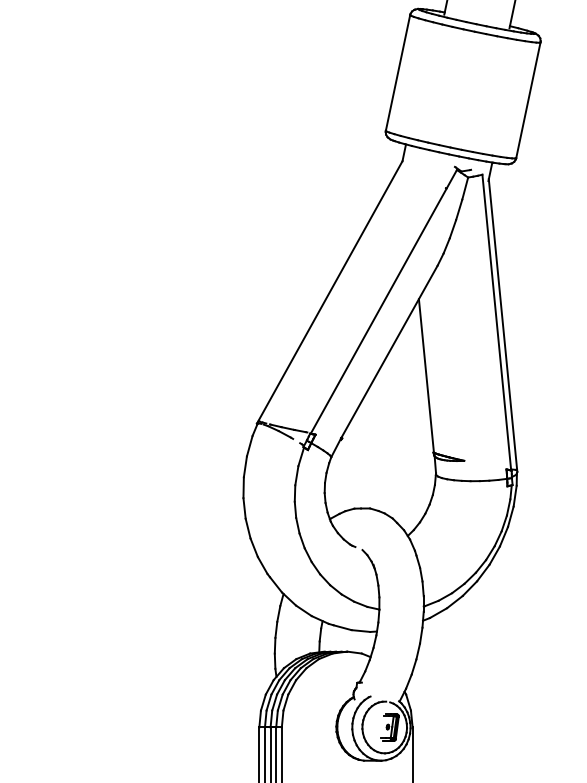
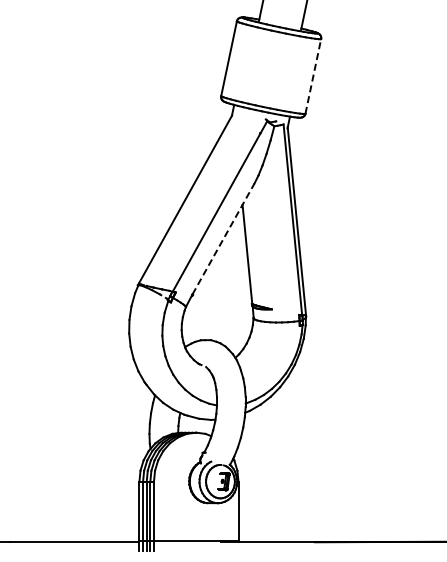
line: (528, 98) -> (313, 75), solid -> dashed
line: (389, 351) -> (223, 238), solid -> dashed

